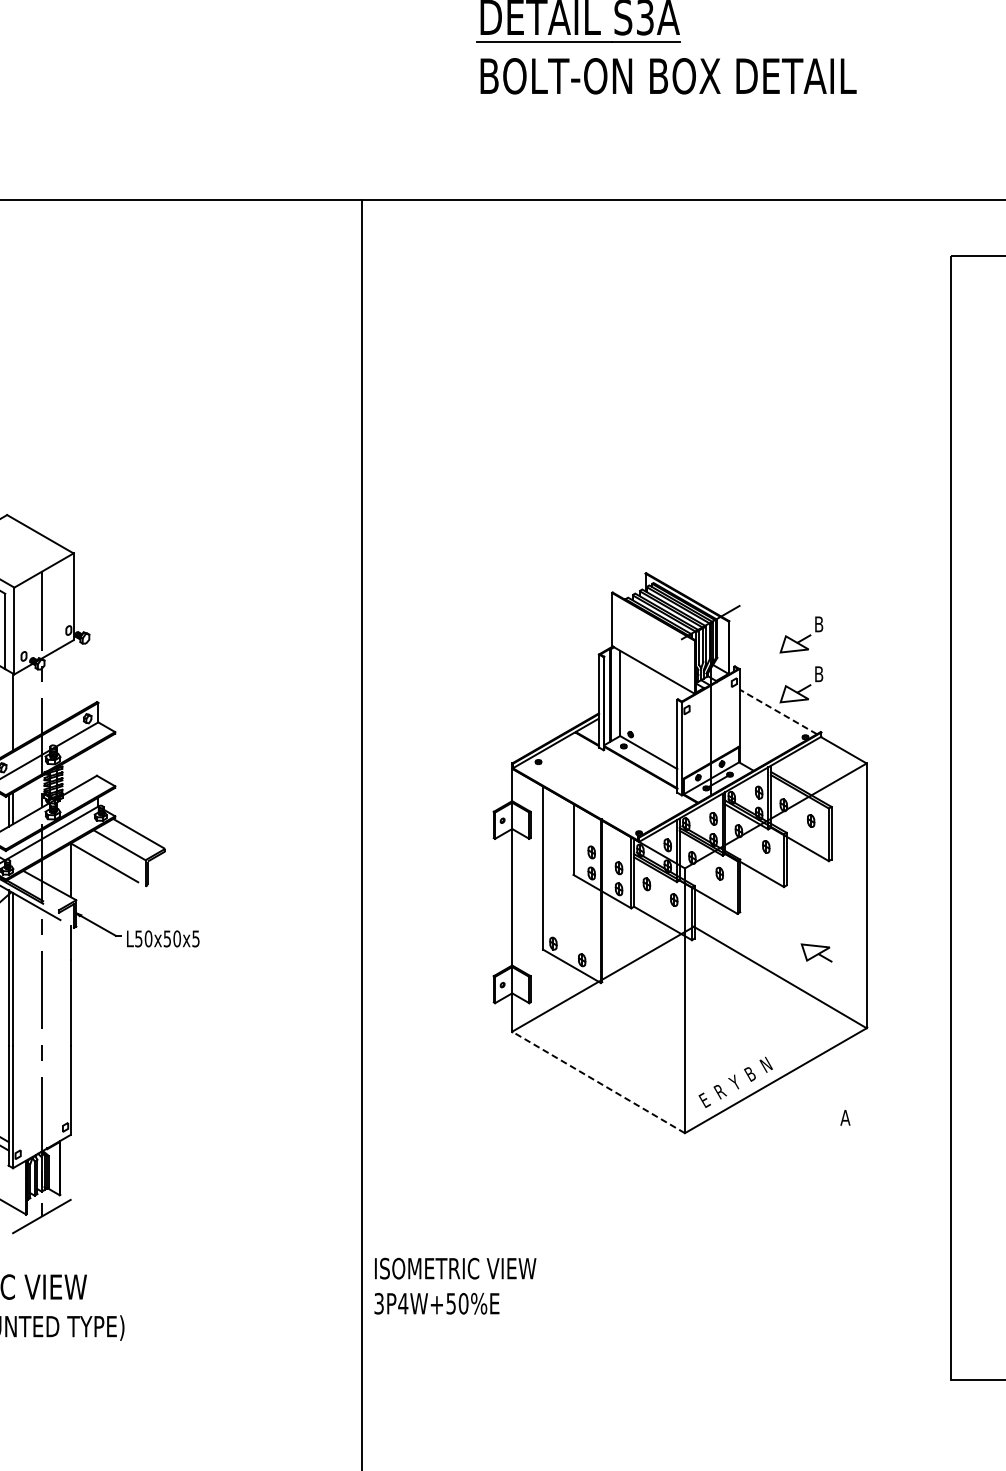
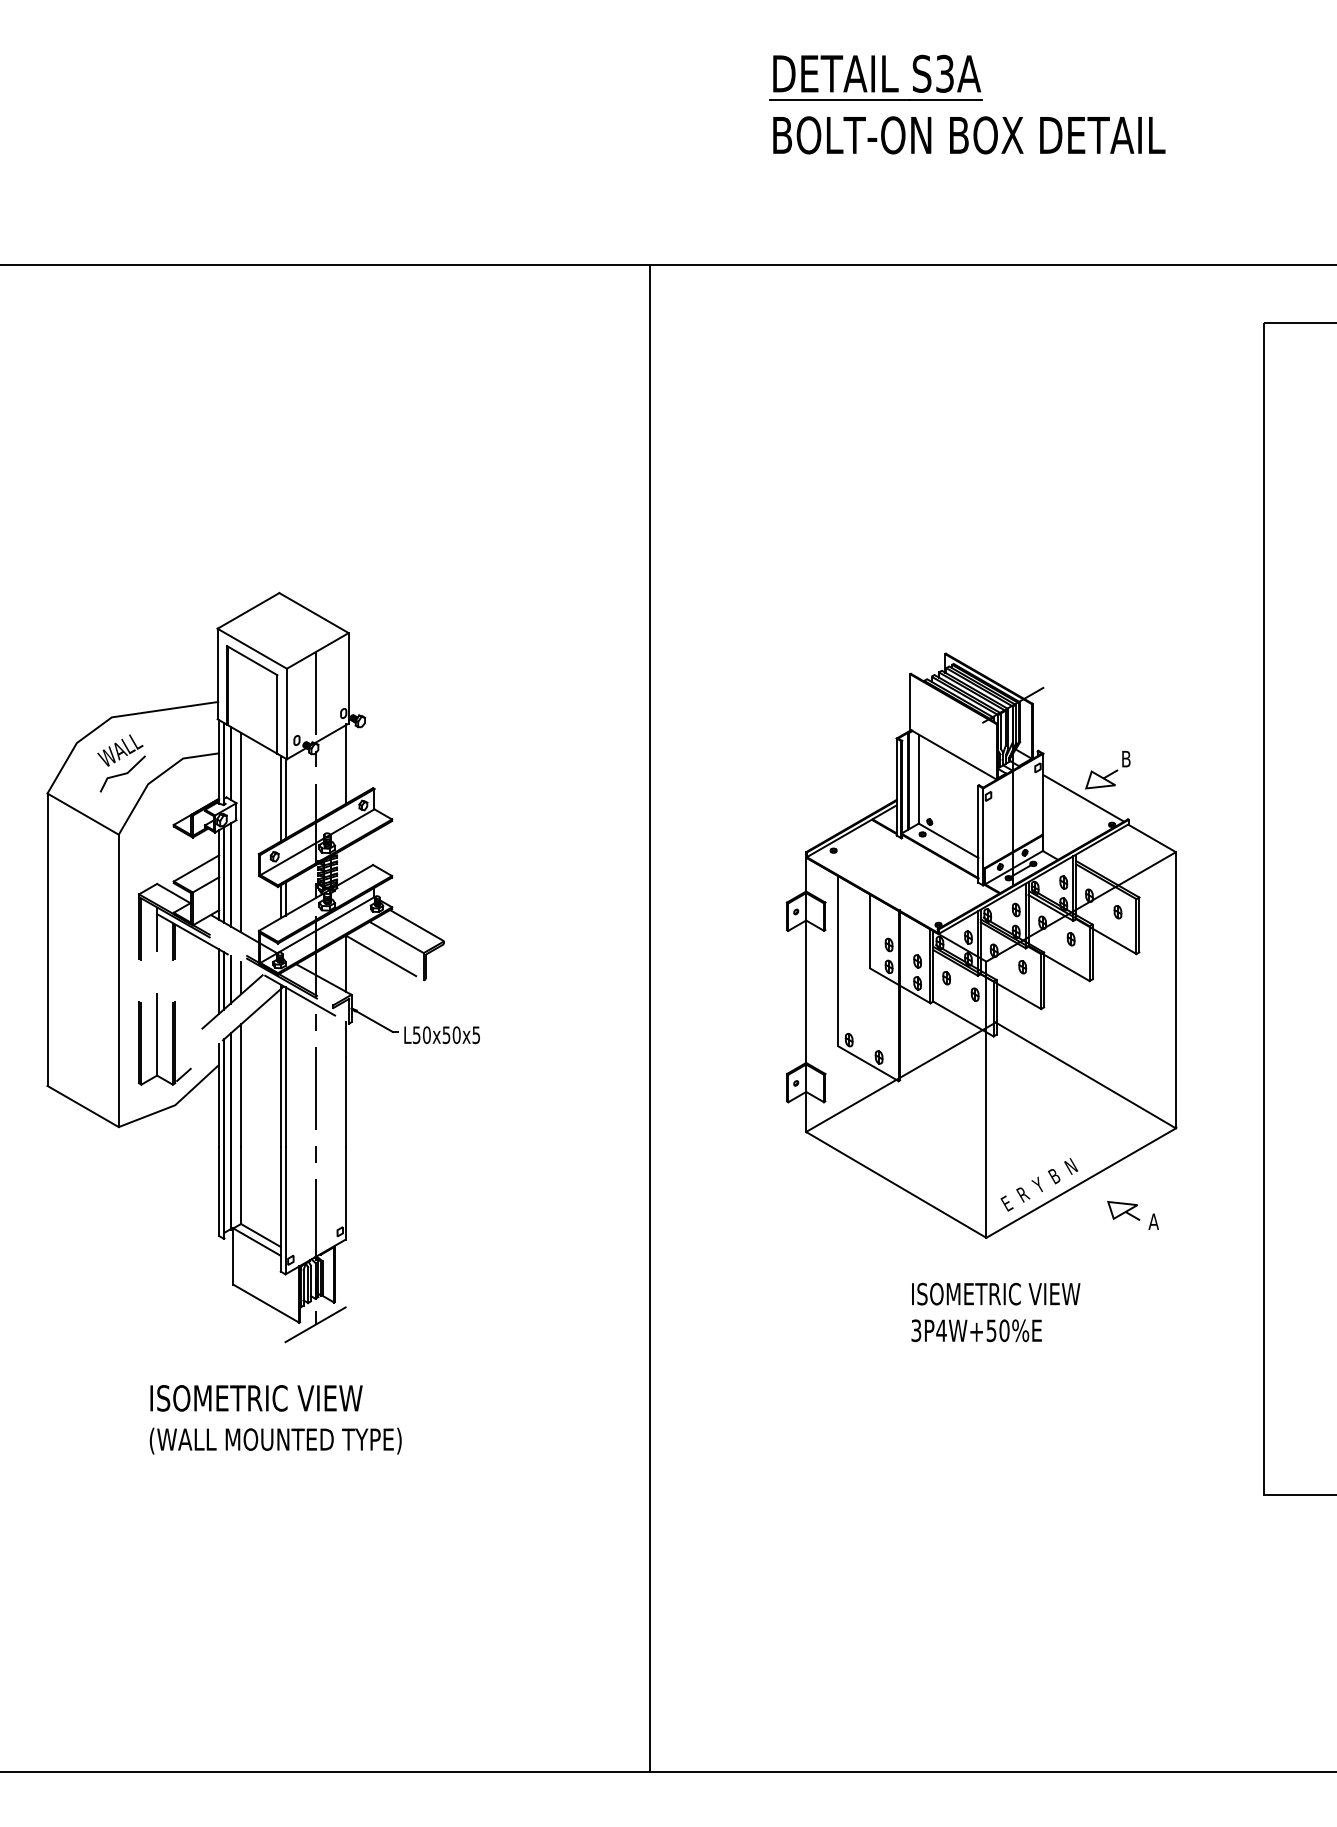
part: (801, 635) -> (1107, 718), removed
line: (70, 679) -> (345, 764), added
line: (8, 712) -> (280, 798), added
line: (778, 712) -> (1083, 798), dashed -> solid
curve: (817, 953) -> (1124, 1211), moved
line: (597, 1082) -> (895, 1184), dashed -> solid
text: (454, 1286) -> (995, 1312), moved

